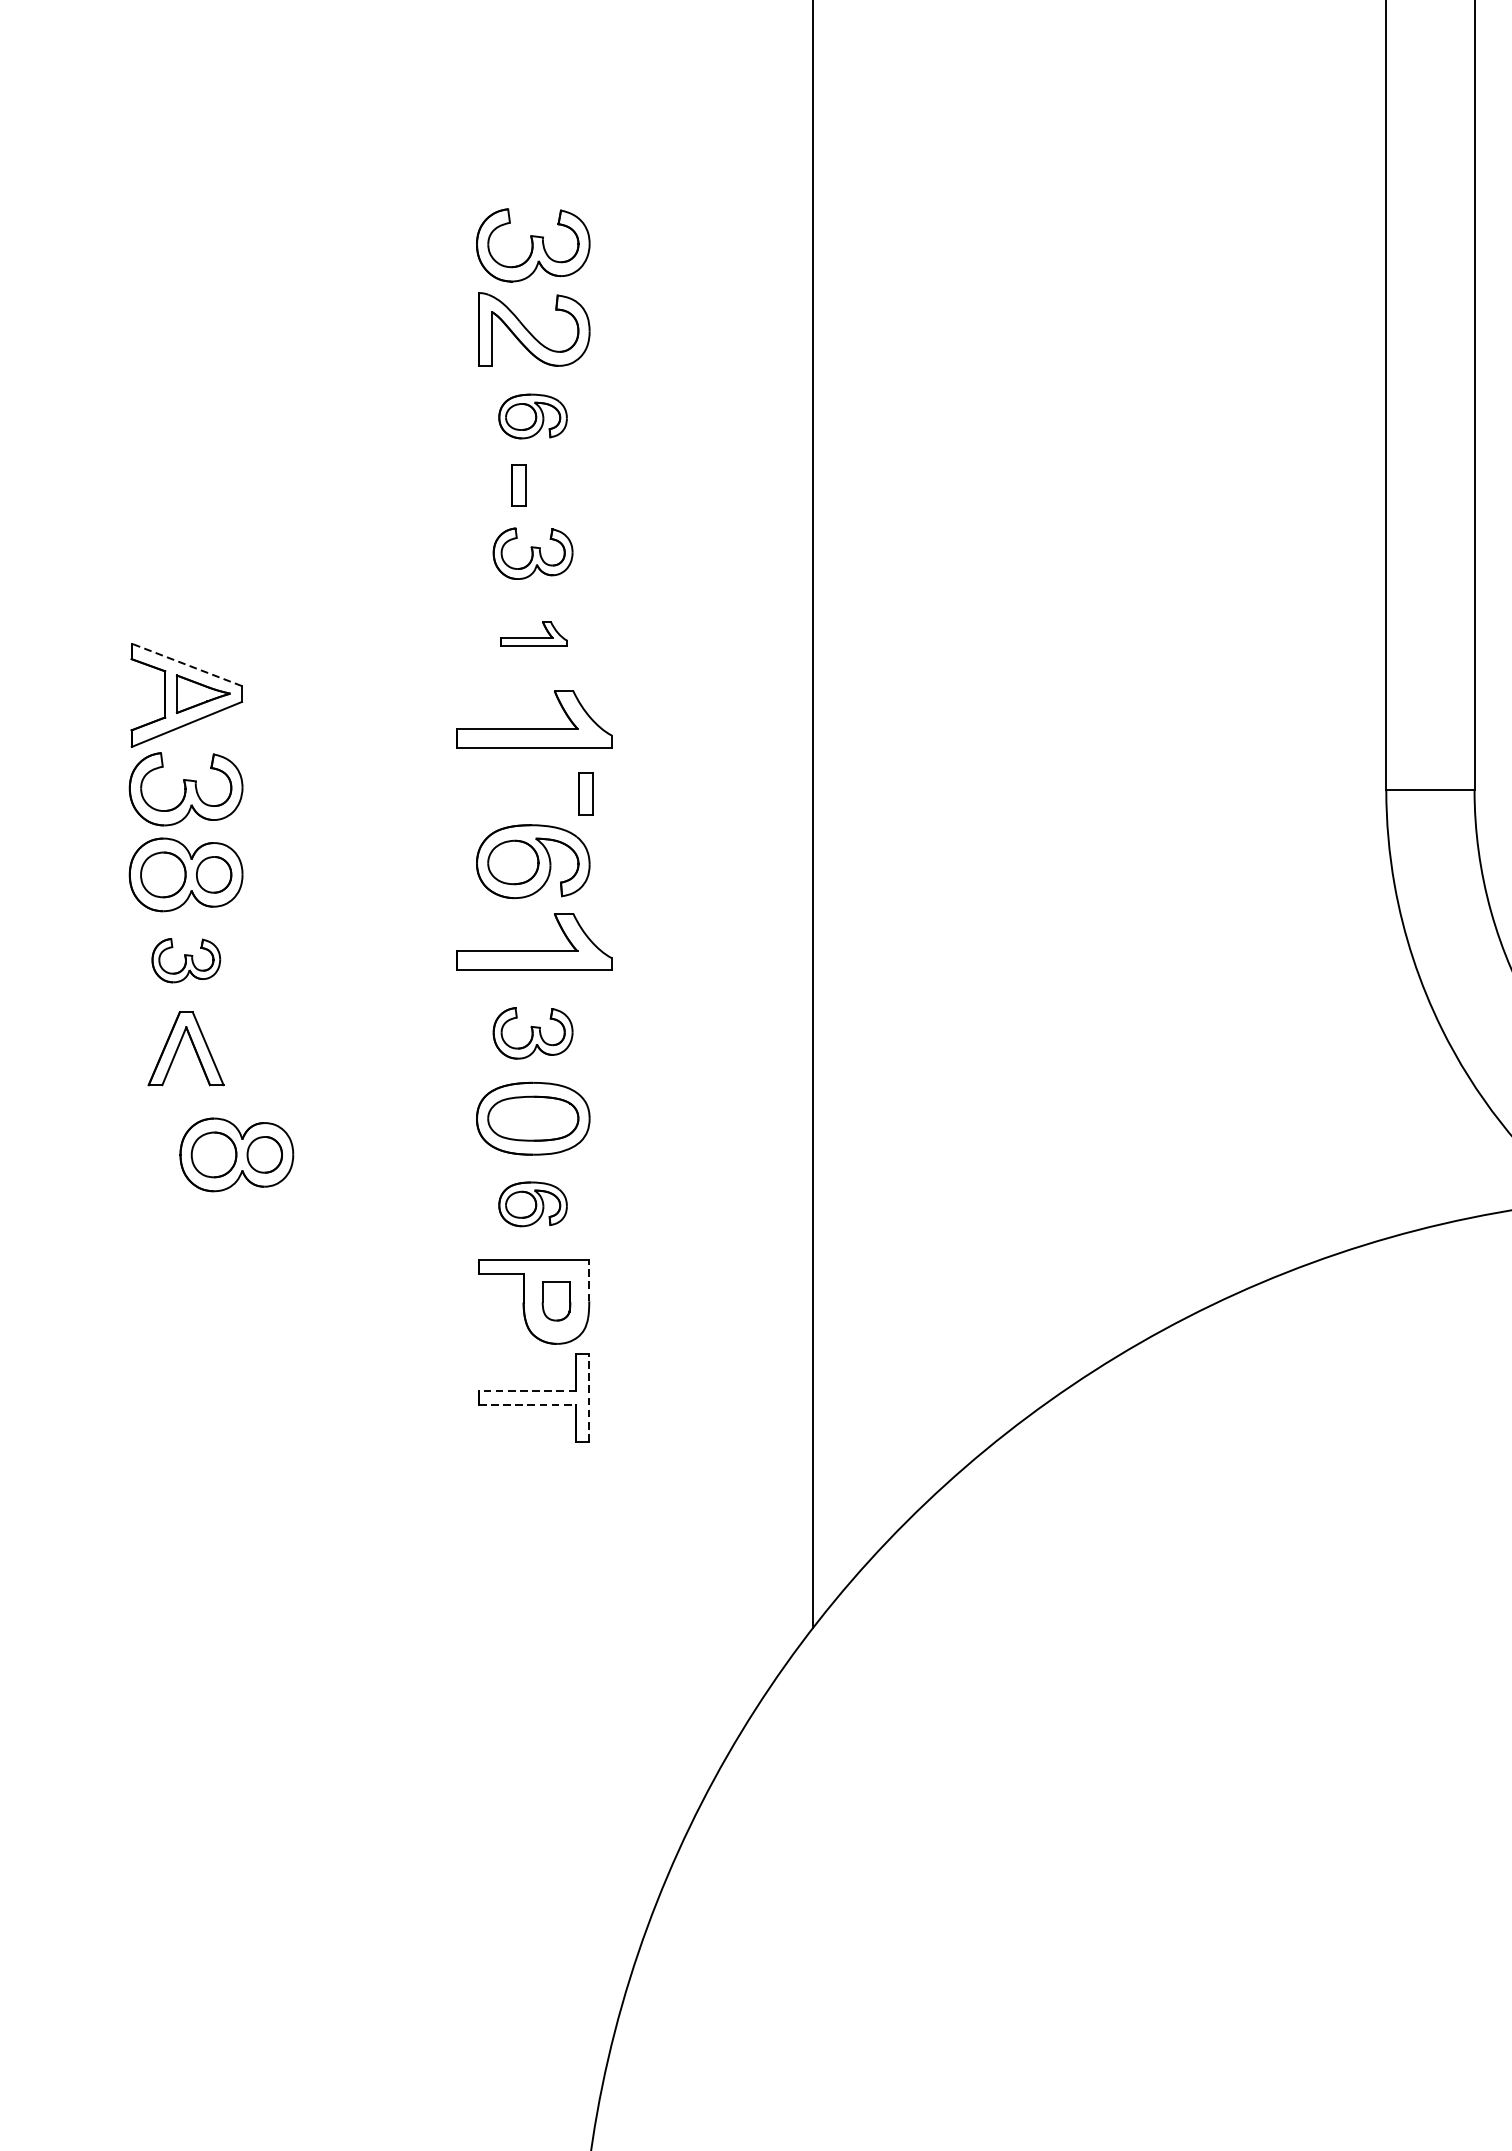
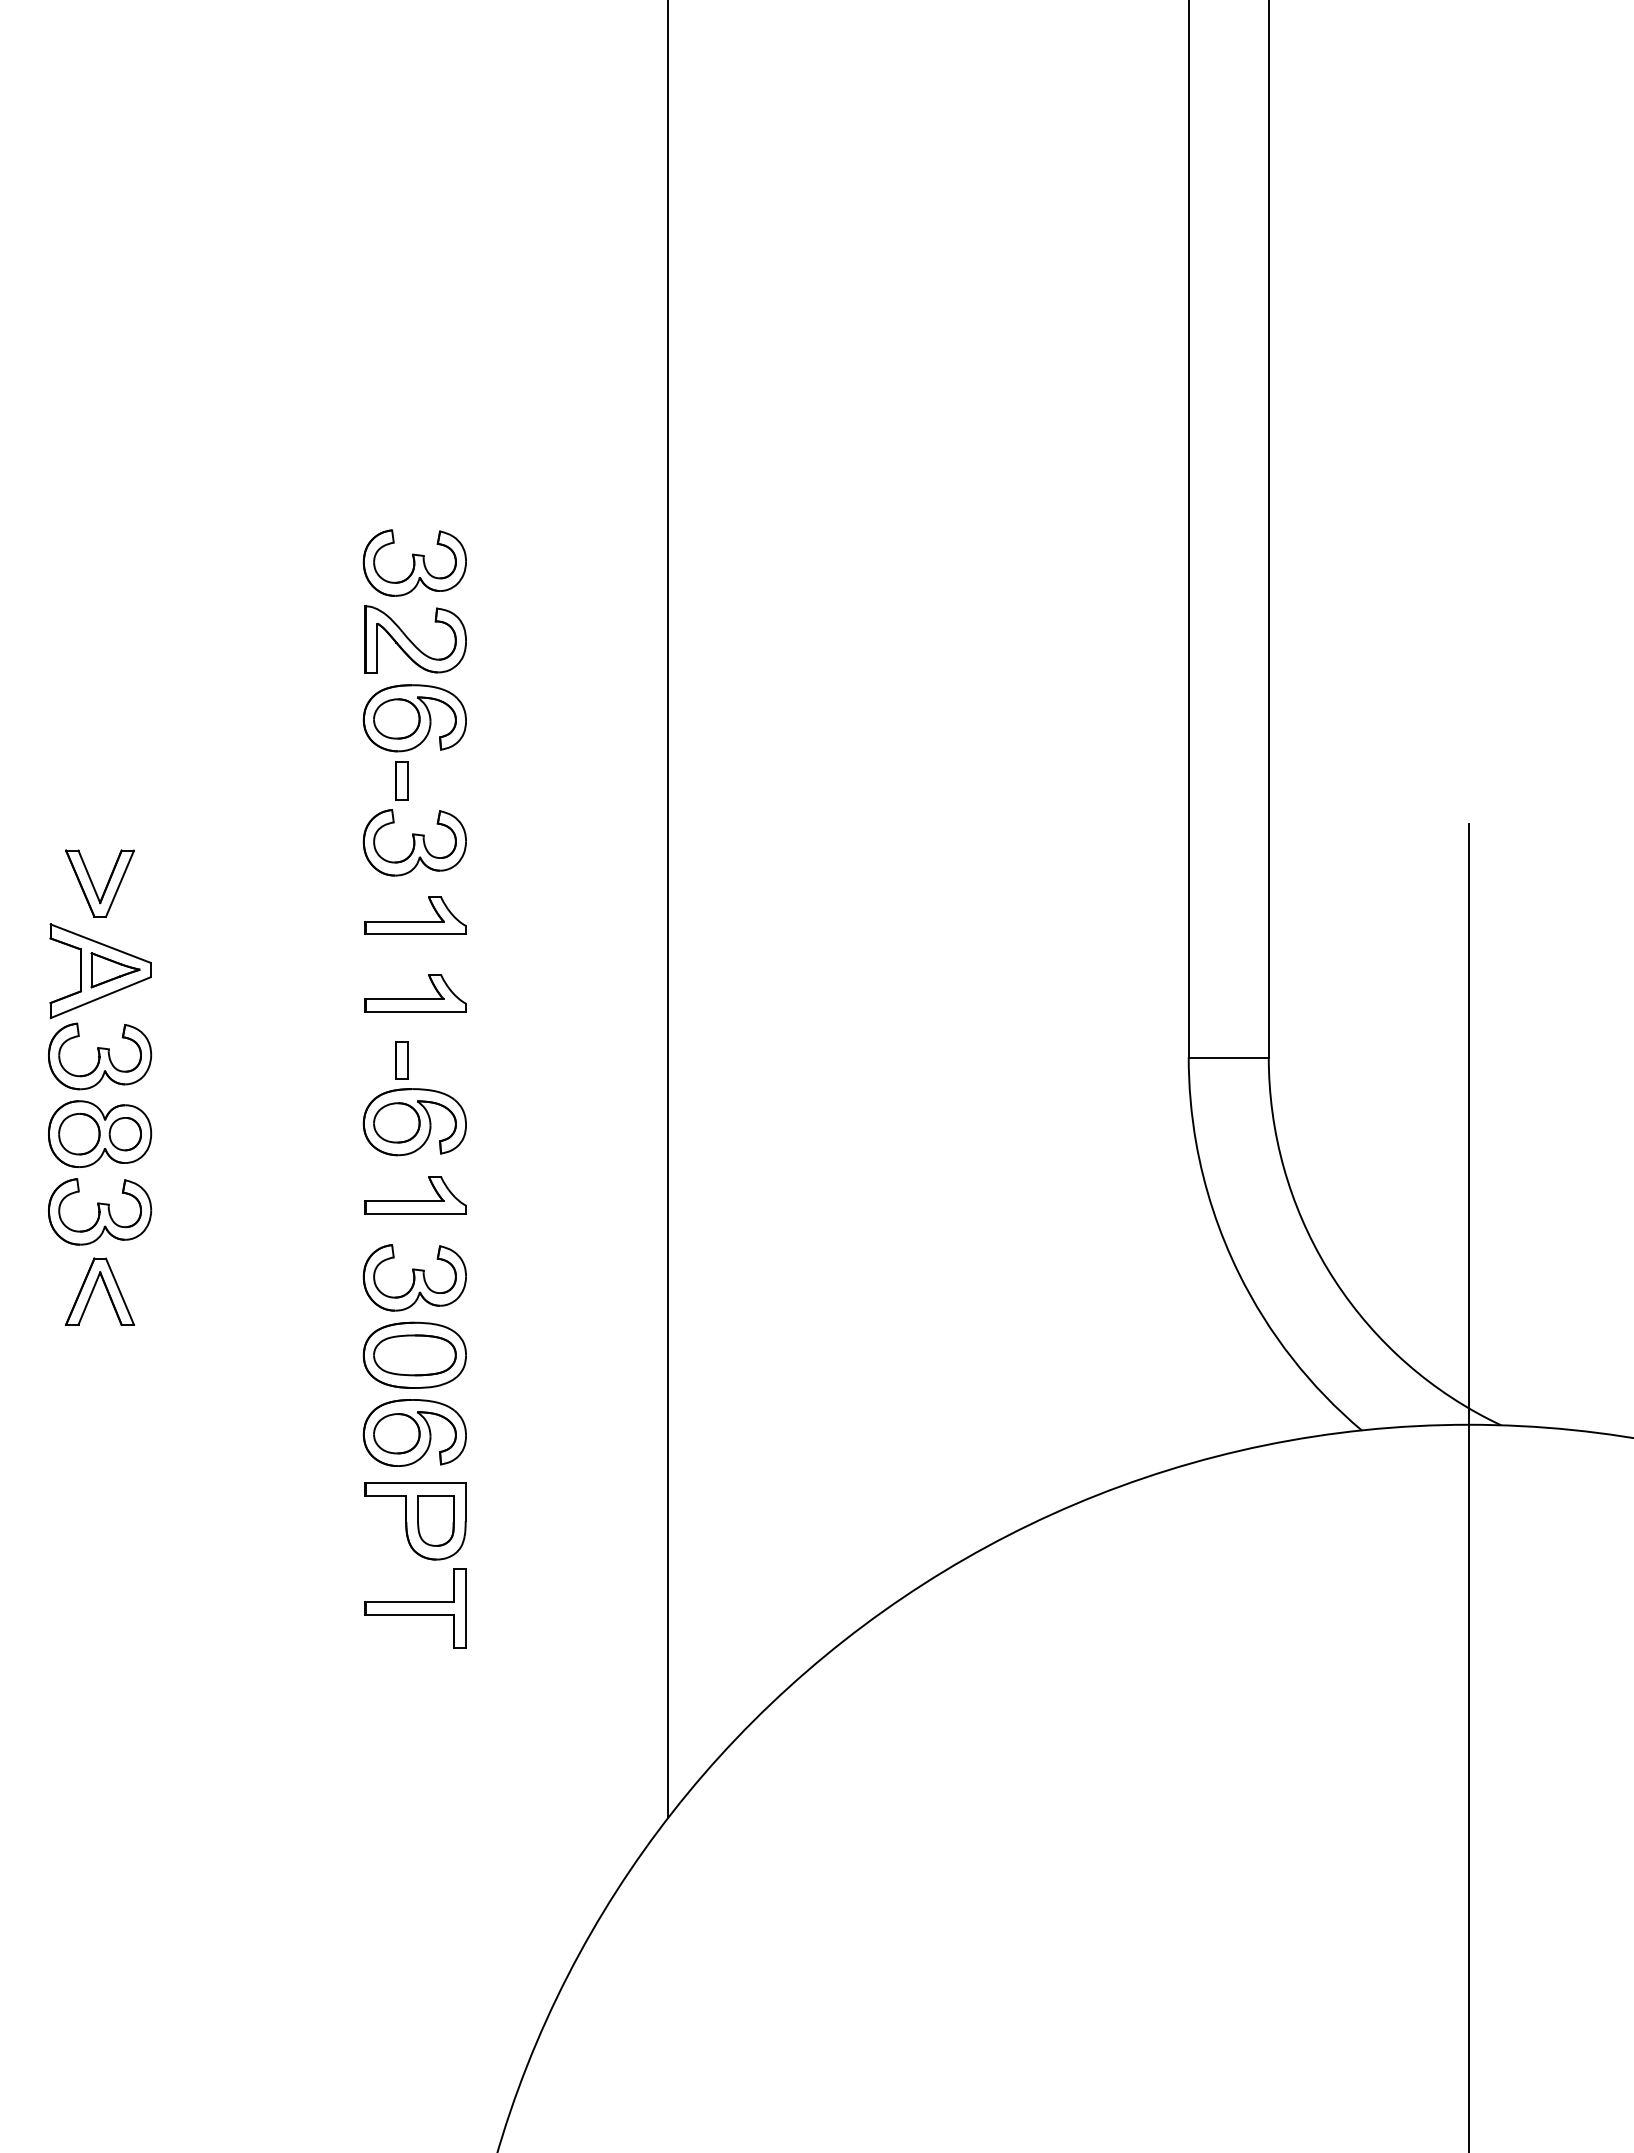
part: (532, 416) -> (414, 718), size x1.67
part: (532, 553) -> (414, 842), size x1.43
part: (185, 598) -> (99, 883), added
part: (533, 633) -> (415, 915), size x1.67
line: (186, 664) -> (100, 943), dashed -> solid
part: (533, 719) -> (415, 993), size x0.71
part: (585, 793) -> (401, 1060), moved
part: (533, 942) -> (415, 1195), size x0.71
part: (186, 960) -> (100, 1211), size x1.67
part: (532, 1032) -> (414, 1277), size x1.43
part: (237, 1154) -> (146, 1387), removed
part: (532, 1203) -> (414, 1432), size x1.67
line: (589, 1280) -> (465, 1502), dashed -> solid
part: (555, 1300) -> (435, 1520), size x1.43
line: (527, 1390) -> (409, 1601), dashed -> solid
line: (589, 1397) -> (465, 1608), dashed -> solid
line: (528, 1405) -> (410, 1615), dashed -> solid

